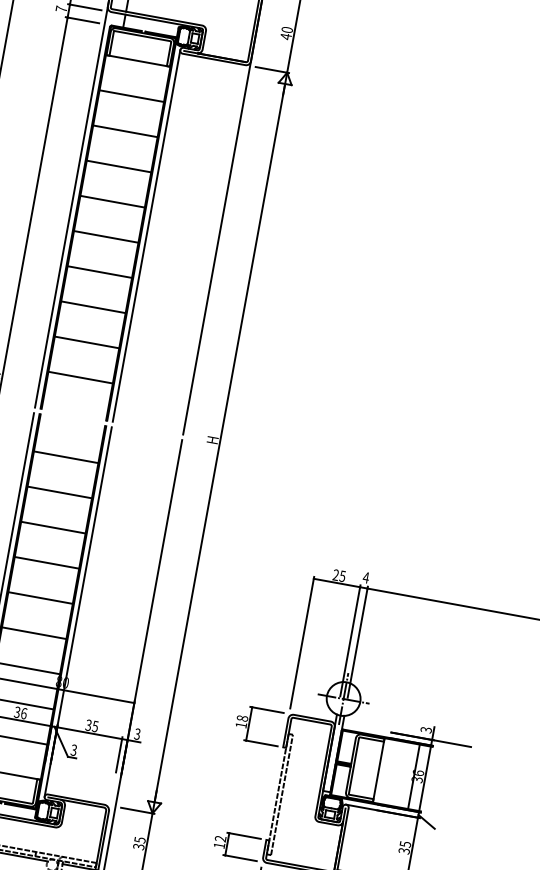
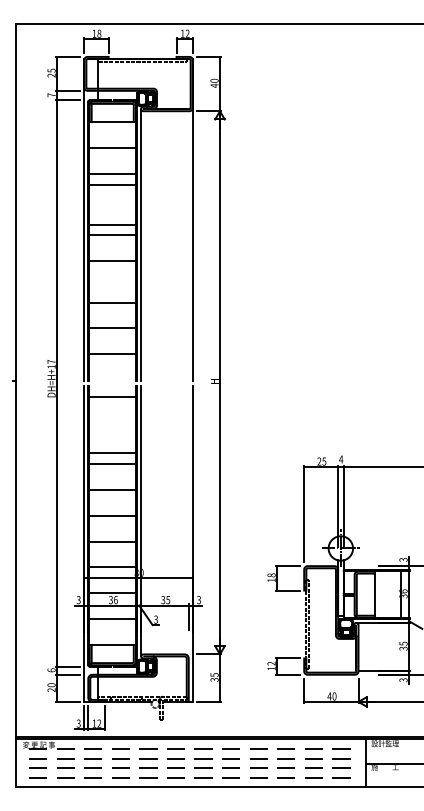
line: (118, 166) -> (112, 185), moved
line: (105, 237) -> (112, 235), moved
line: (99, 271) -> (112, 260), moved
line: (65, 456) -> (112, 396), moved
line: (59, 492) -> (112, 453), moved

